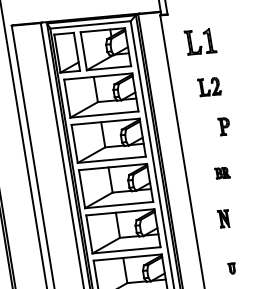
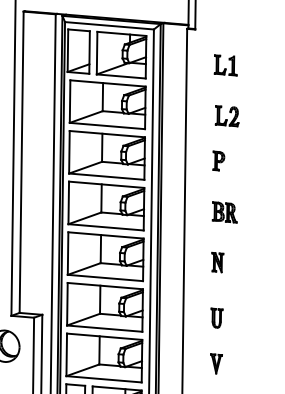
part: (200, 42) -> (225, 65), size x0.71
part: (224, 126) -> (218, 160), moved
part: (222, 173) -> (224, 212), size x1.67
part: (231, 268) -> (216, 317), size x1.67

